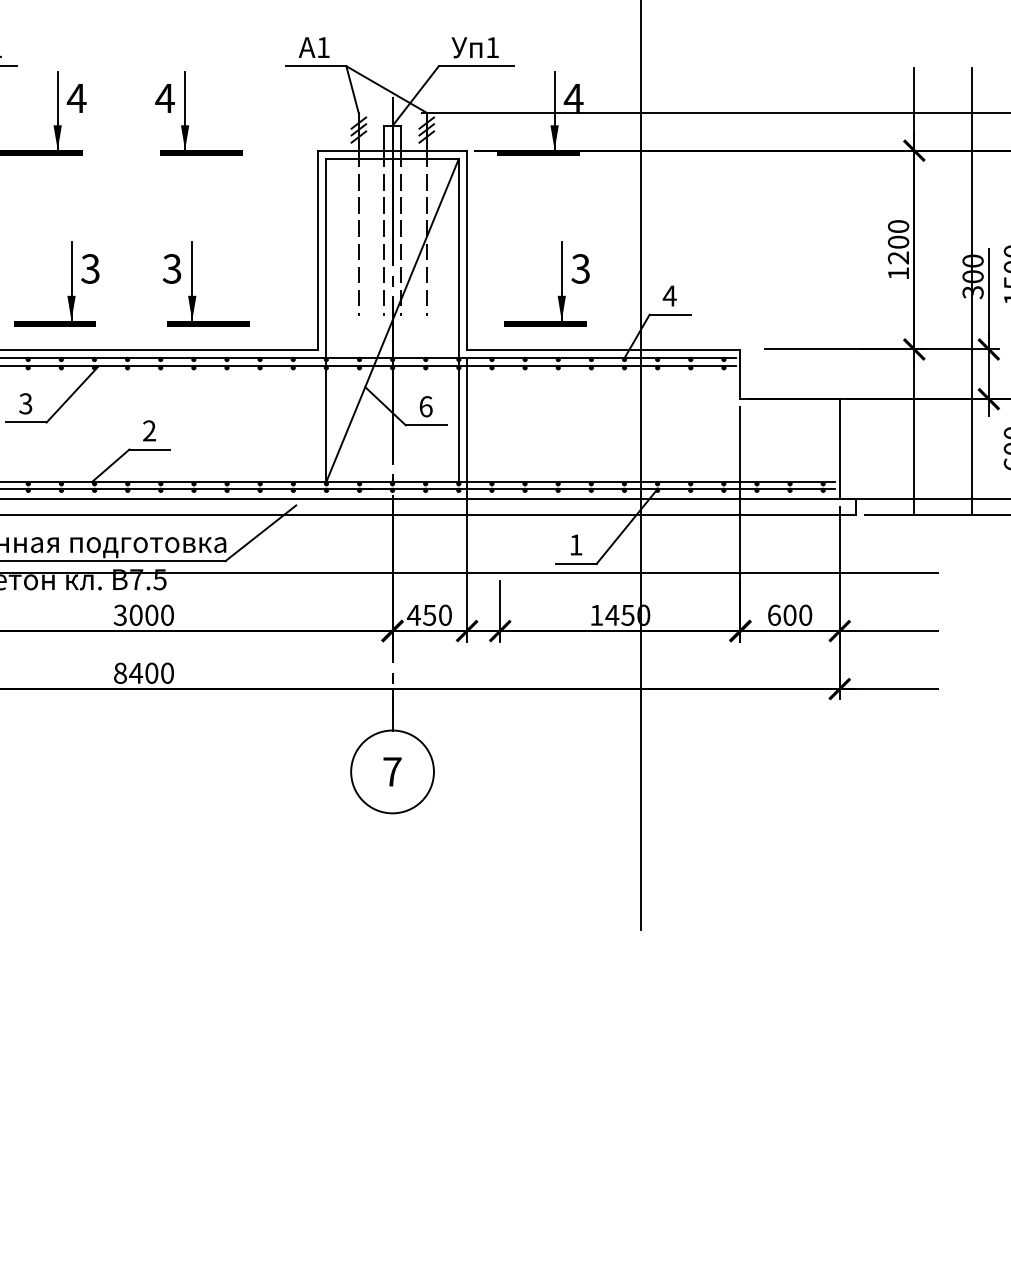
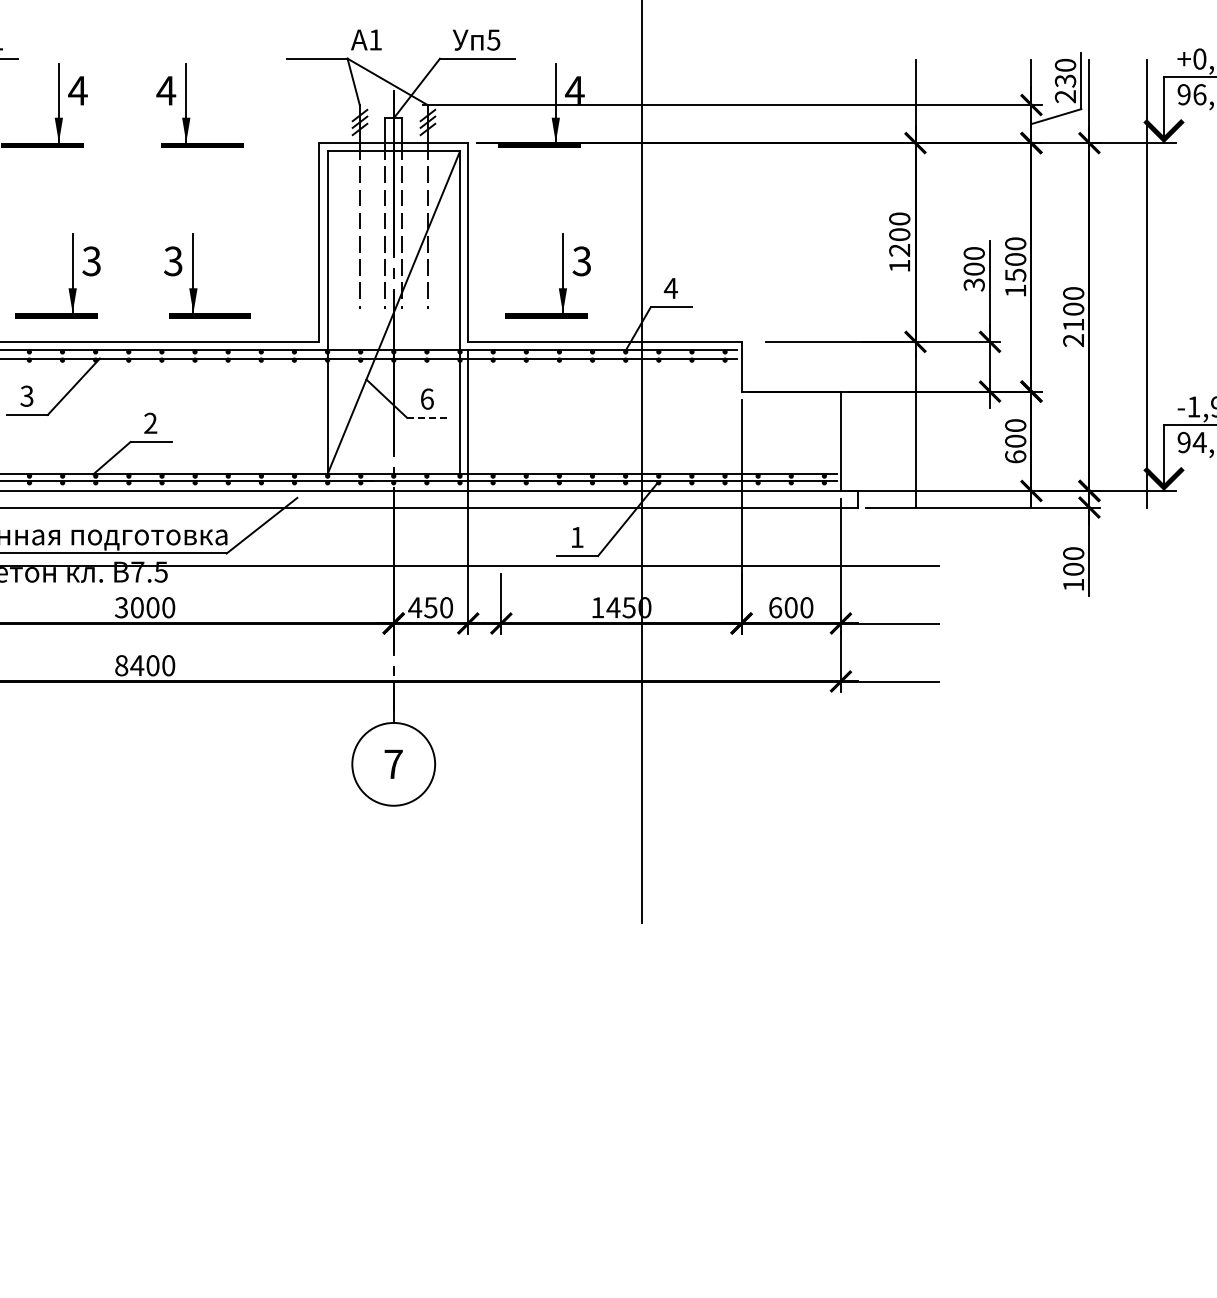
text: (314, 47) -> (366, 39), moved
text: (492, 47) -> (493, 39), 1 -> 5
line: (972, 291) -> (973, 283), removed
line: (427, 425) -> (428, 417), solid -> dashed

